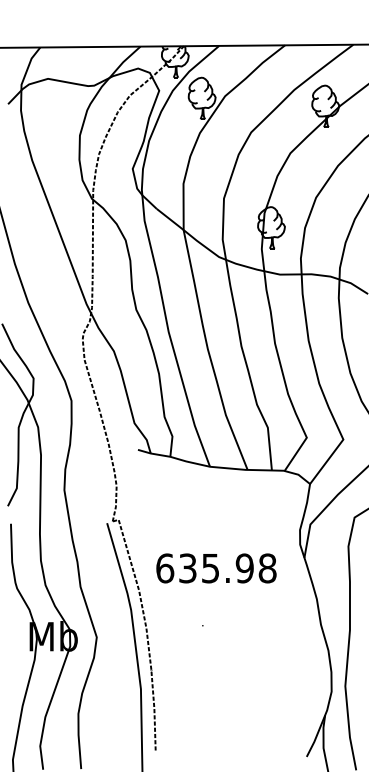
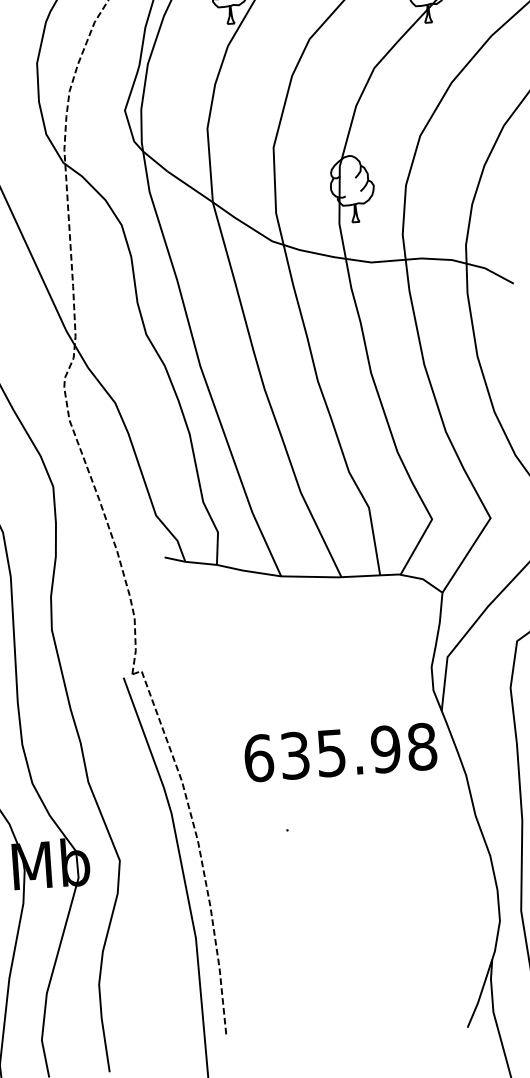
text: (216, 568) -> (340, 752), moved

